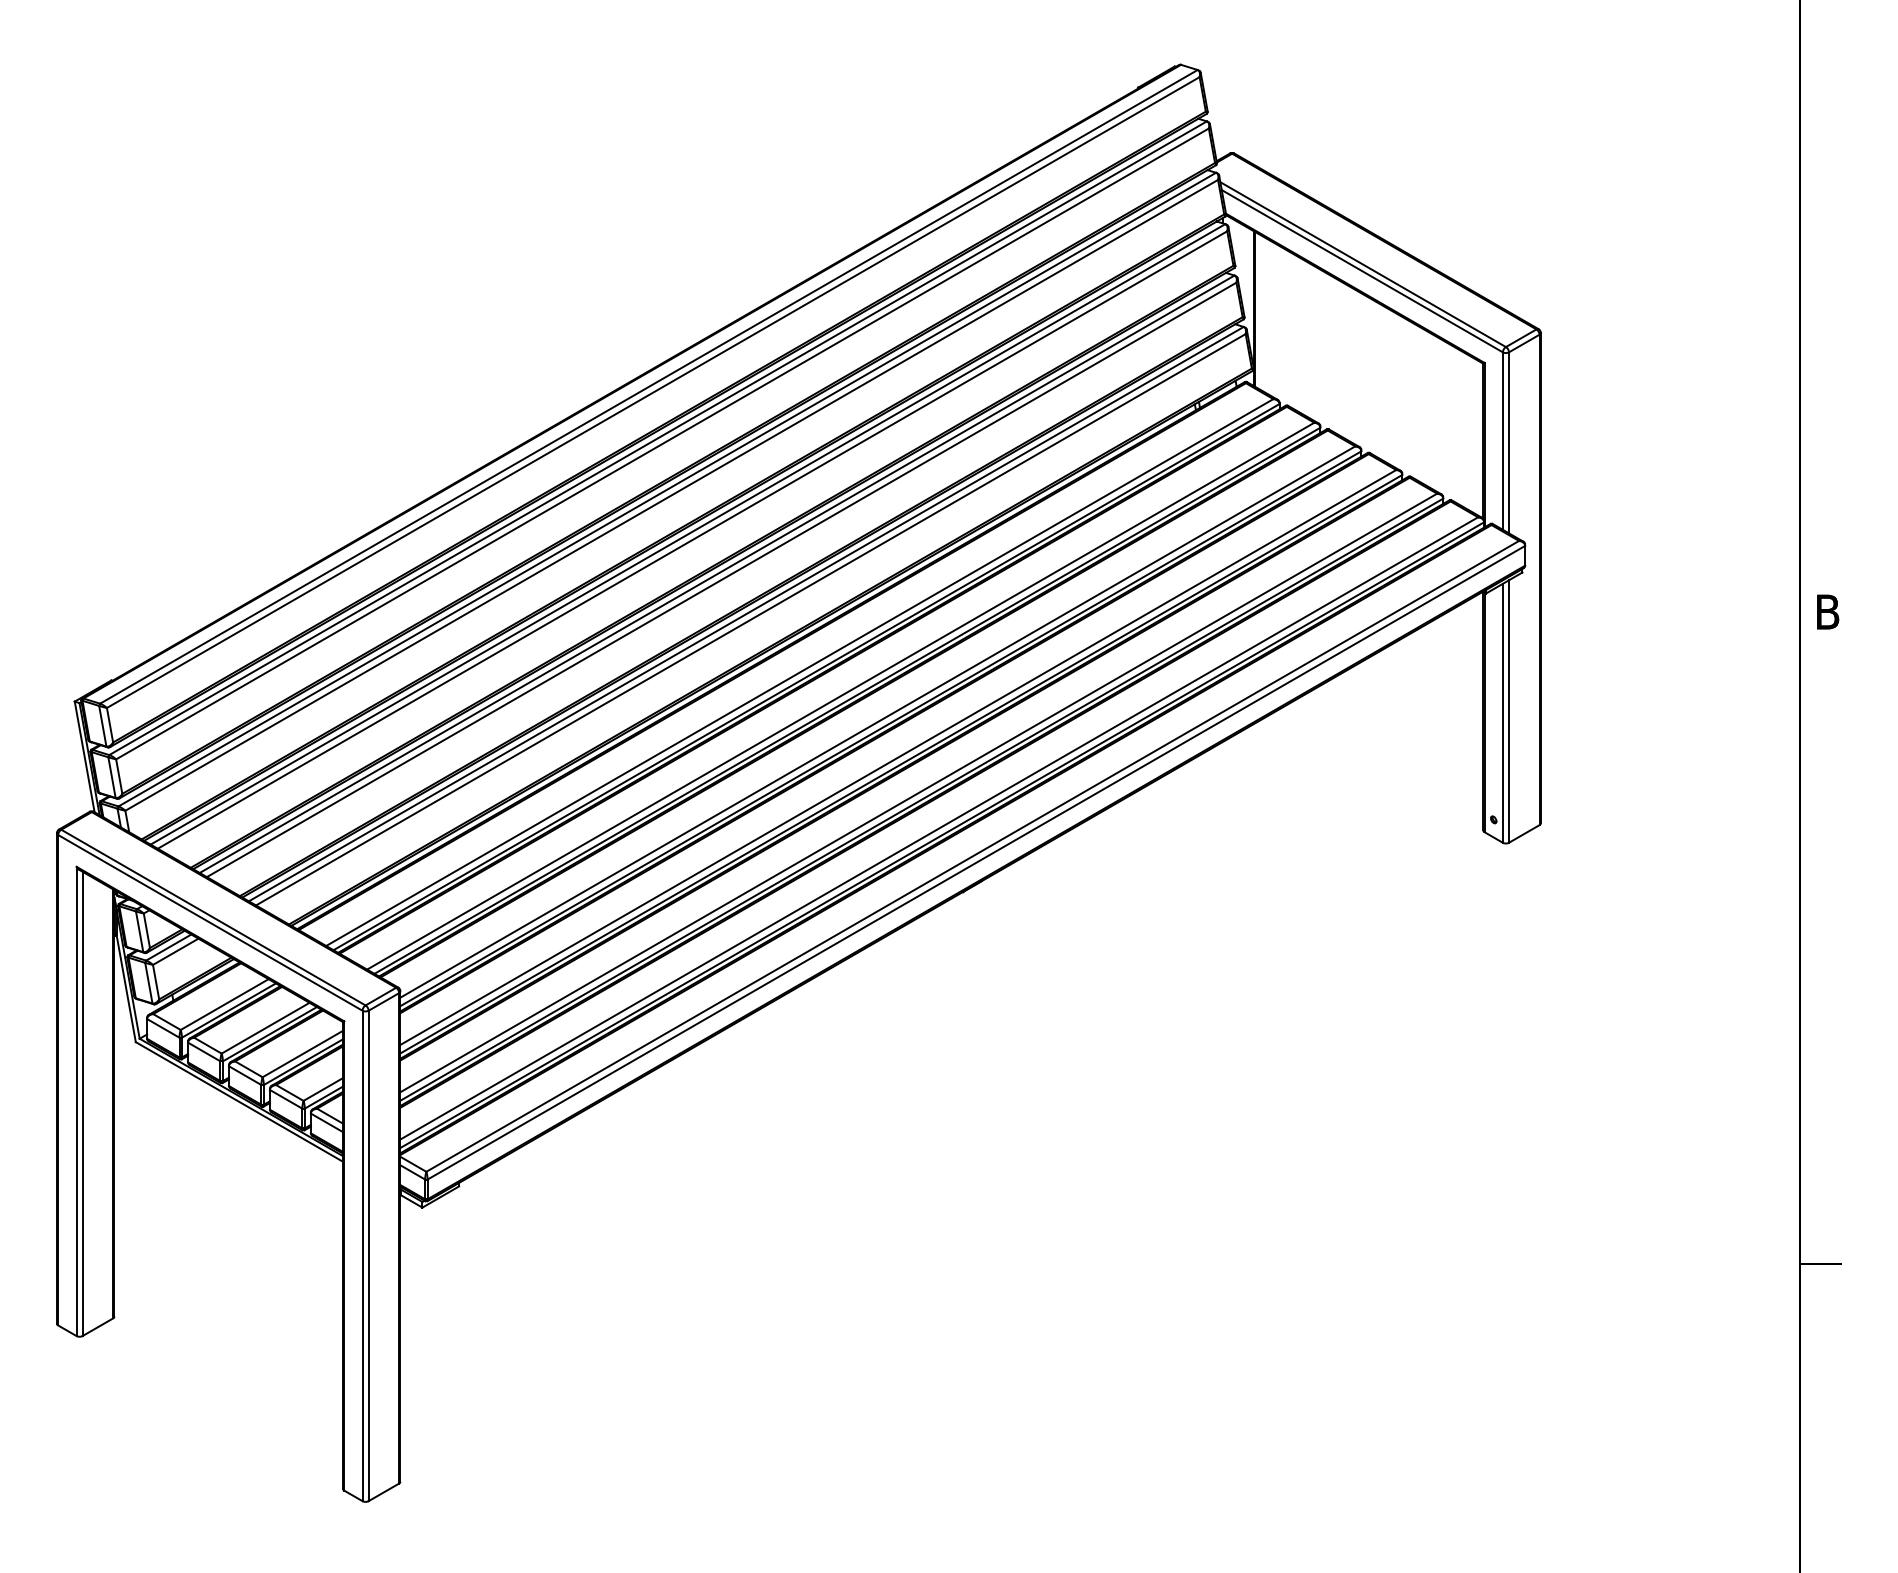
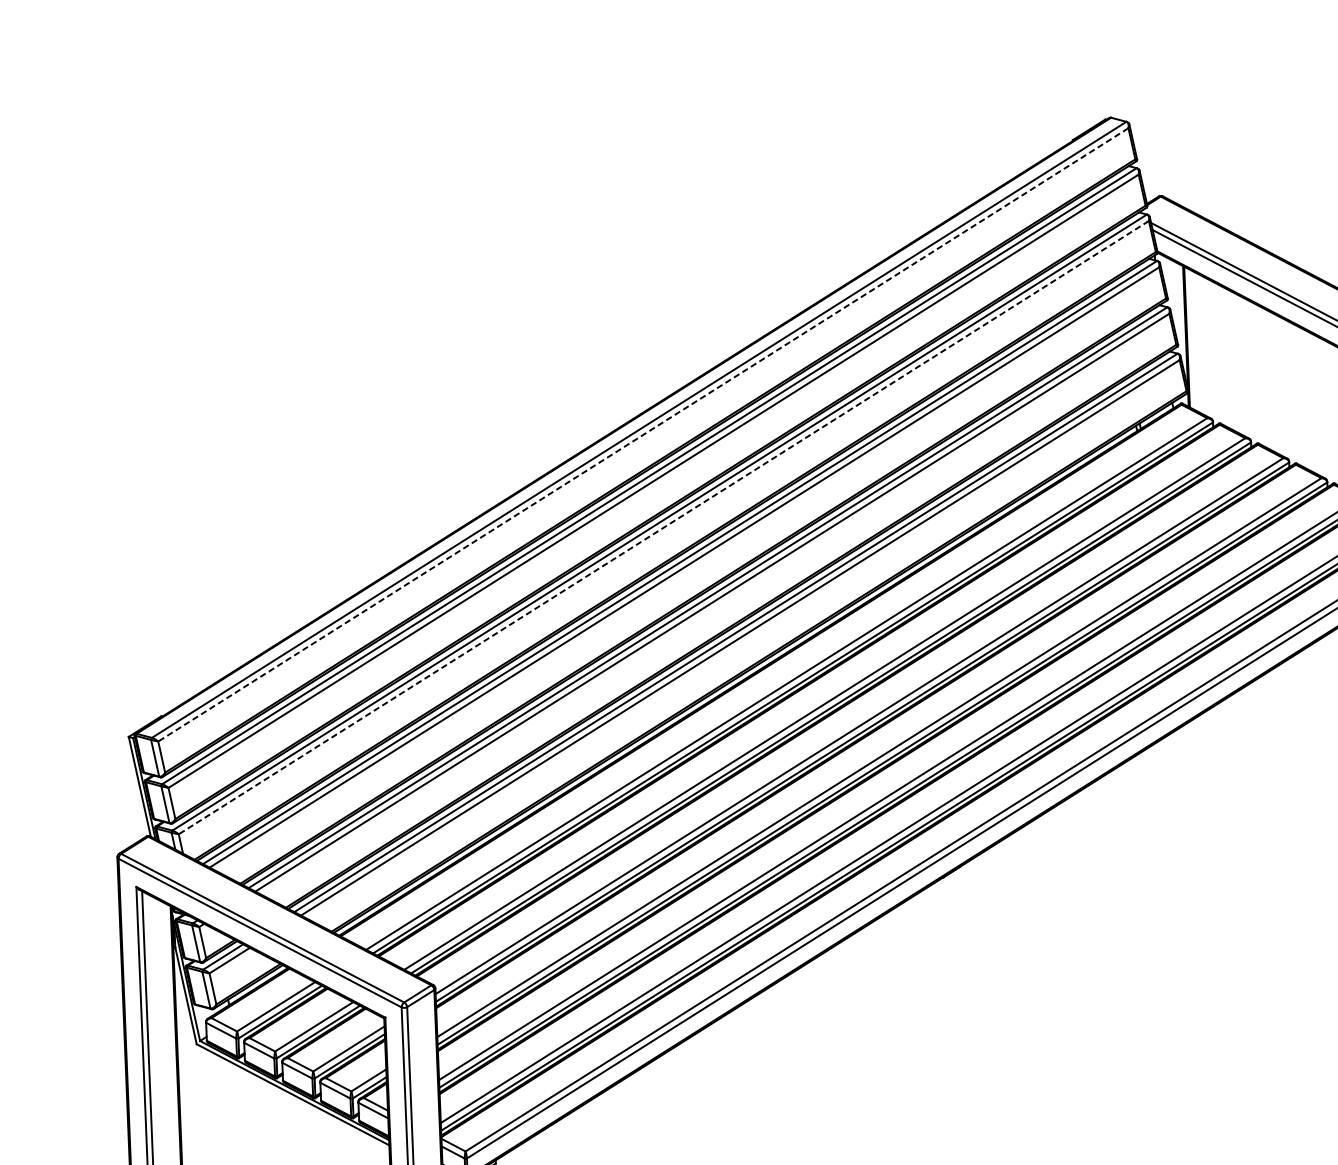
line: (653, 392) -> (643, 434), solid -> dashed
line: (671, 495) -> (663, 527), solid -> dashed

